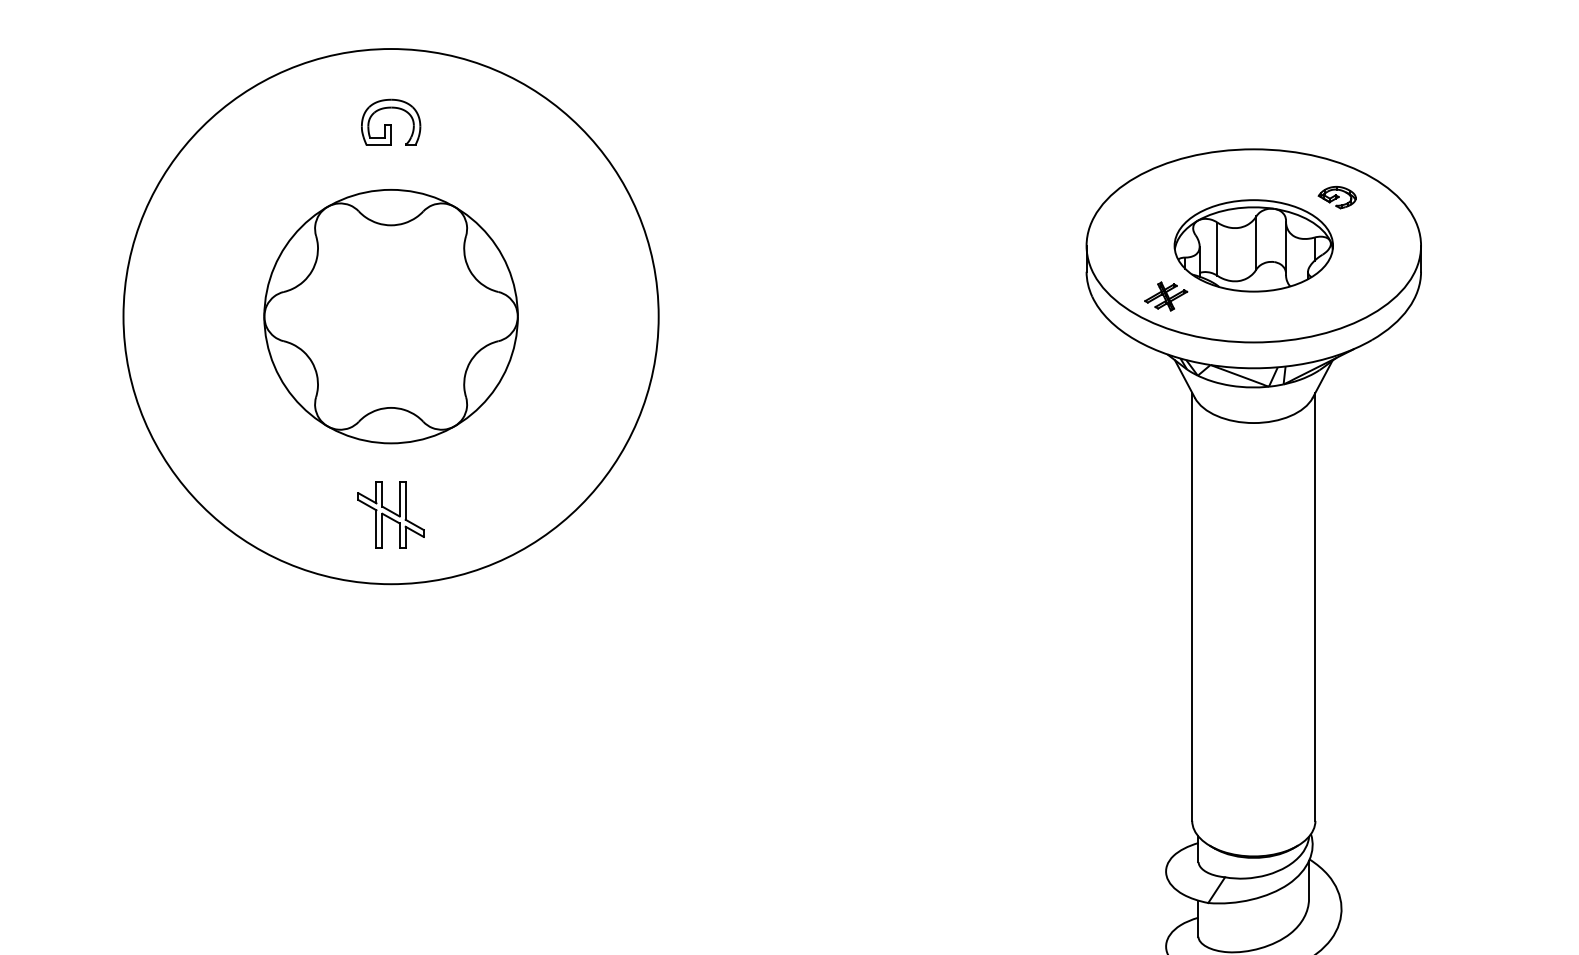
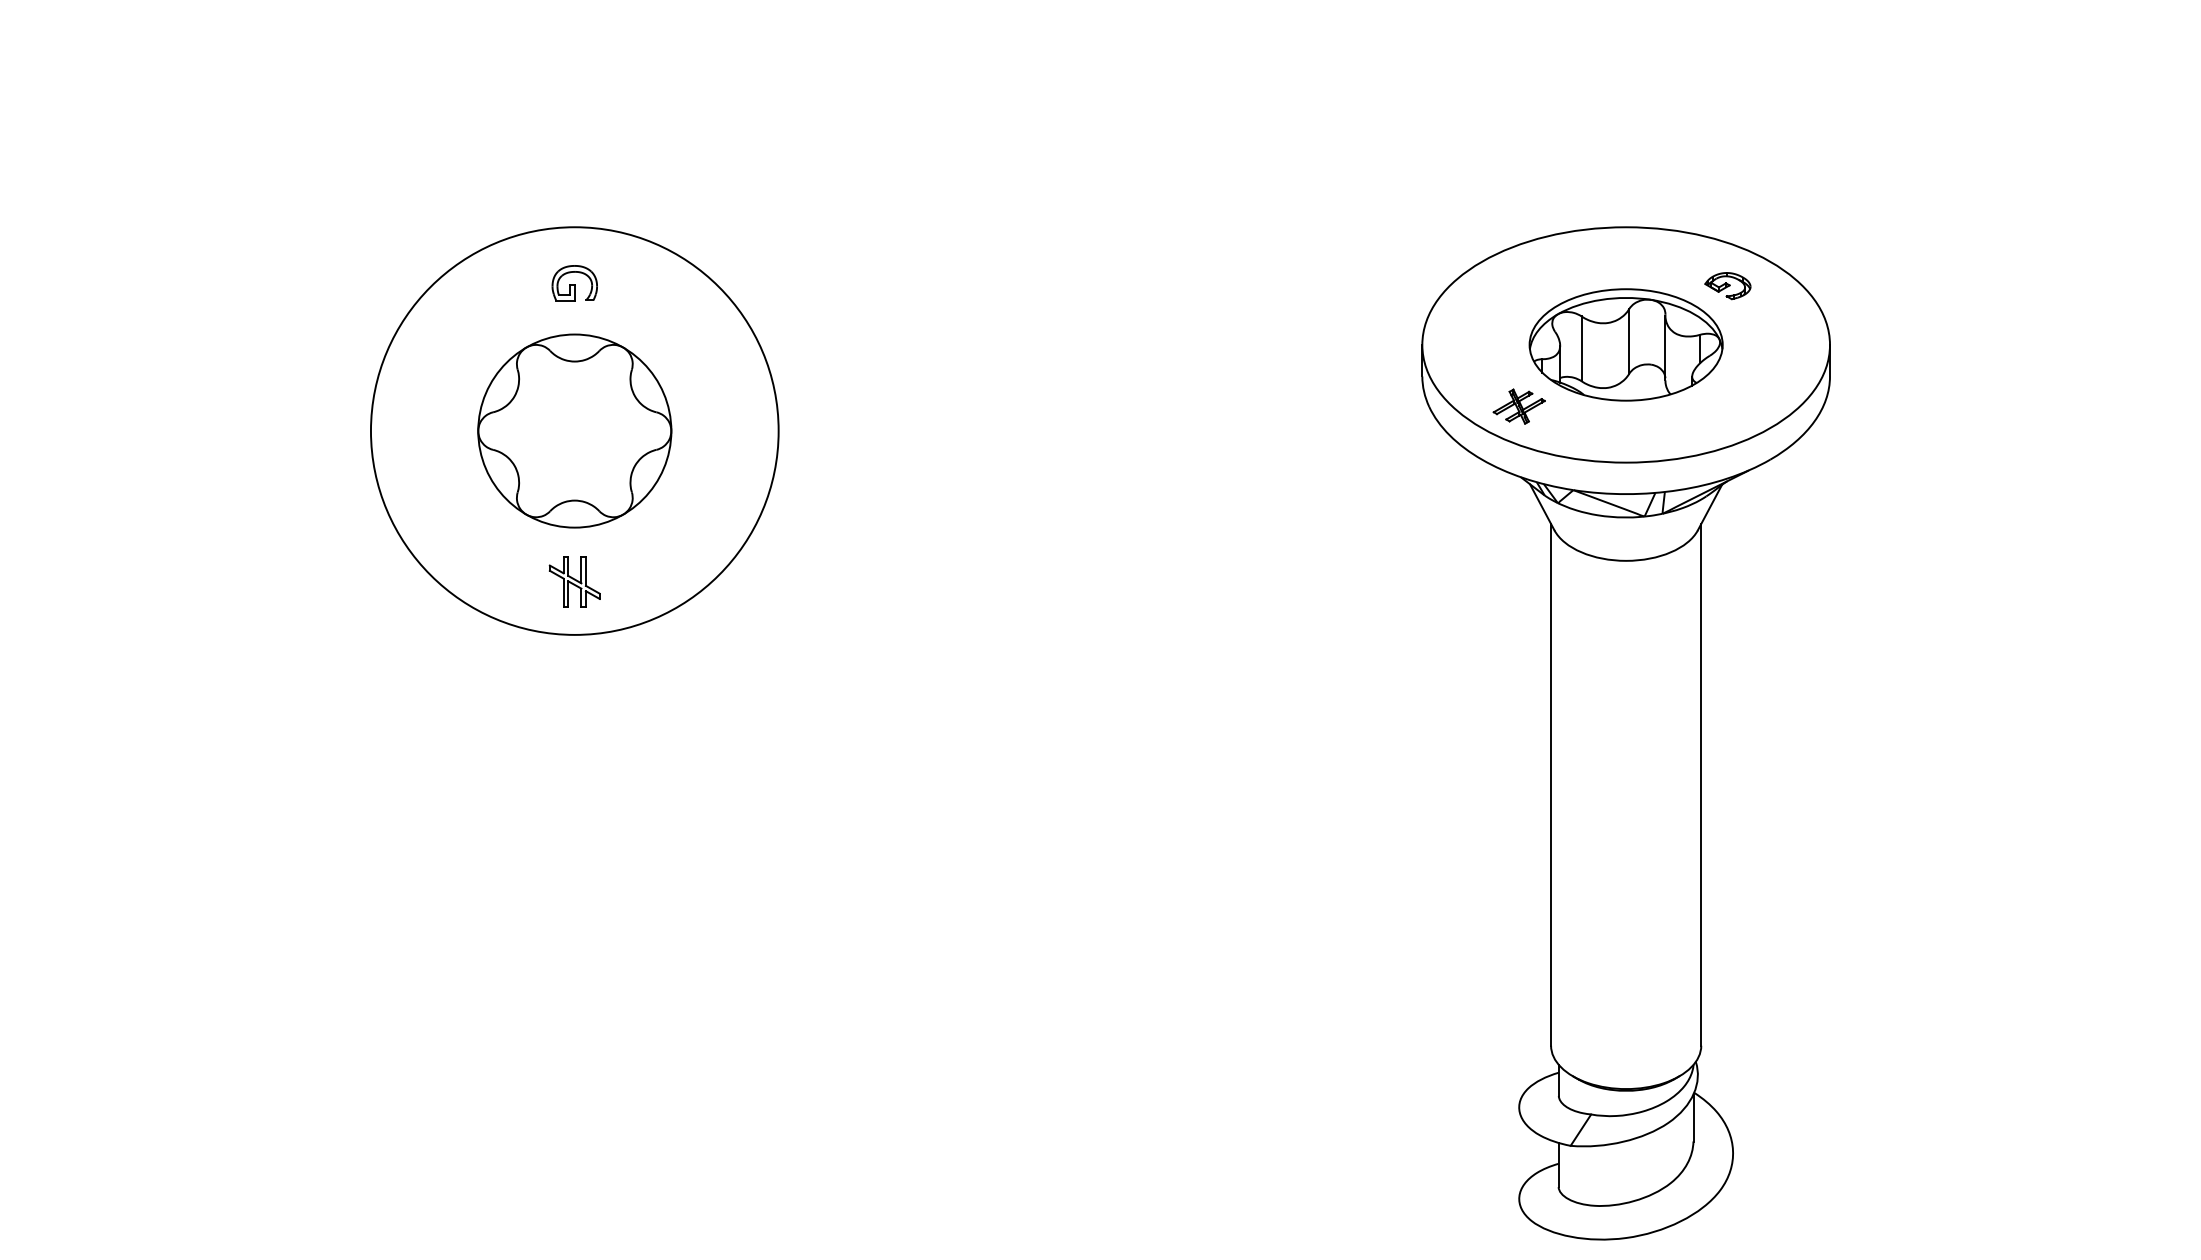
part: (390, 316) -> (574, 430), size x0.62

